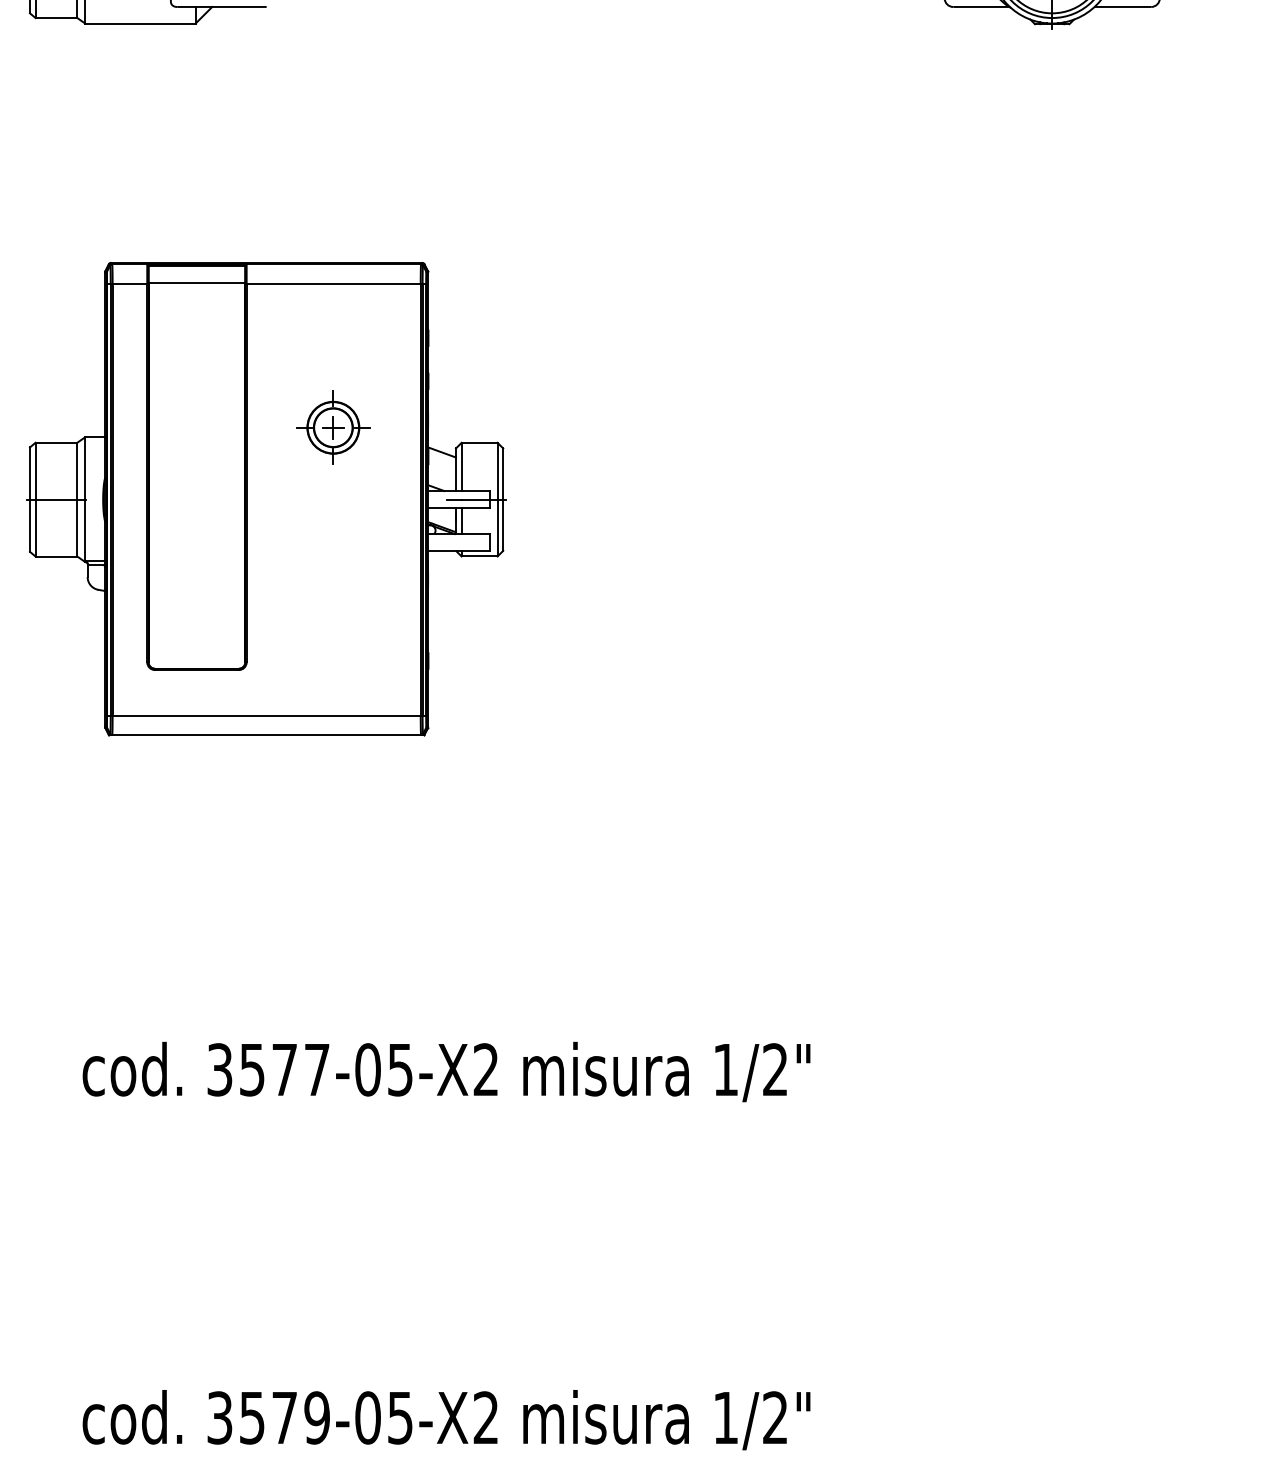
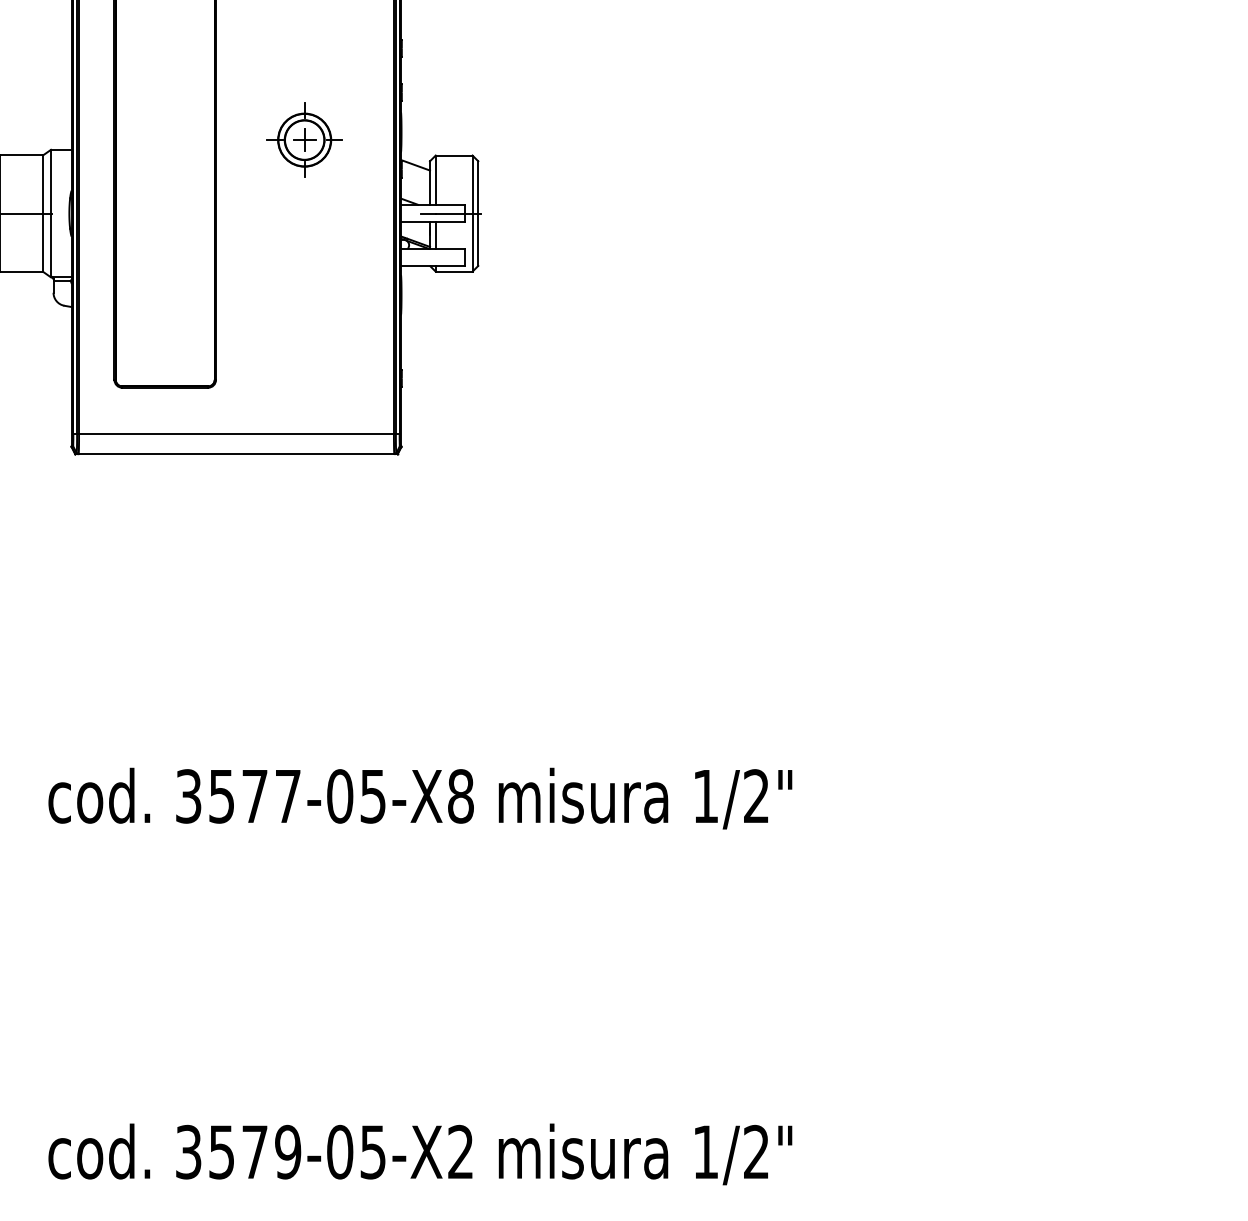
text: (485, 1069) -> (460, 796), 3577-05-X2 -> 3577-05-X8

